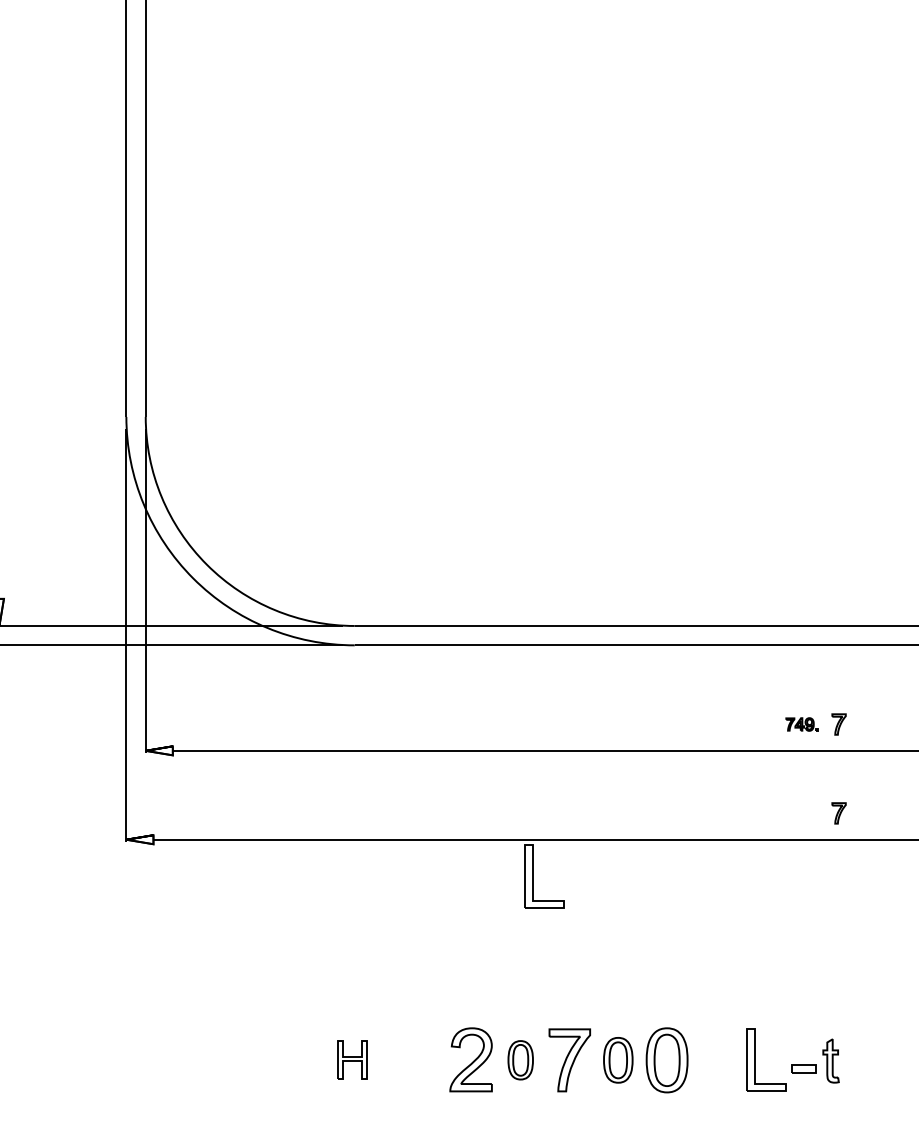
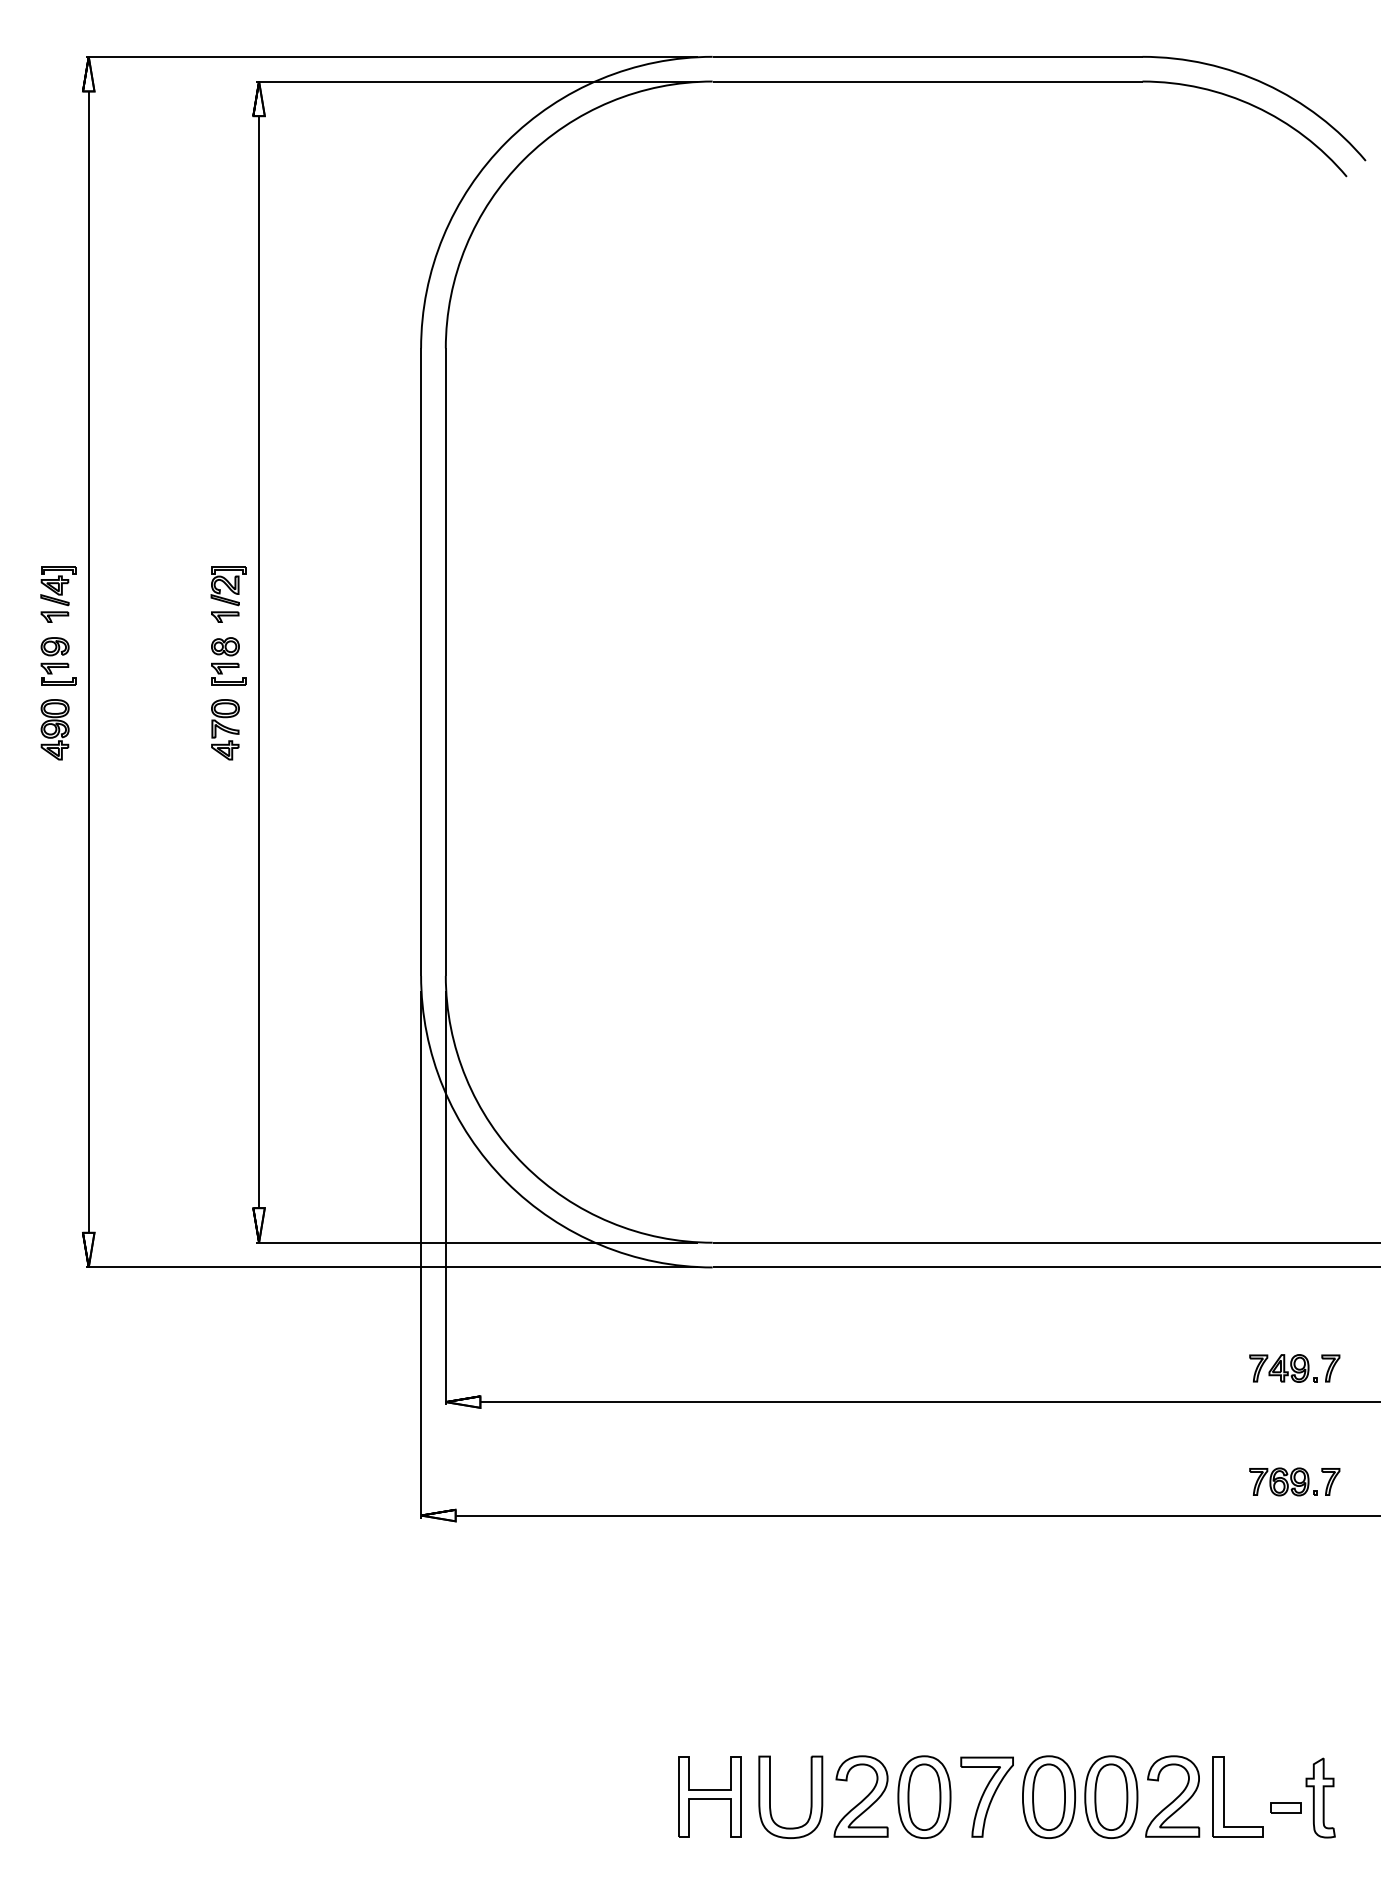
part: (801, 724) -> (1283, 1368), size x1.67
part: (801, 813) -> (1283, 1481), added
part: (533, 876) -> (940, 1562), removed
part: (352, 1059) -> (709, 1796), size x1.67
part: (400, 1059) -> (770, 1796), added
part: (520, 1059) -> (924, 1796), size x1.67
part: (617, 1059) -> (1048, 1796), size x1.43
part: (715, 1059) -> (1172, 1796), added
part: (830, 1060) -> (1320, 1797), size x1.43

